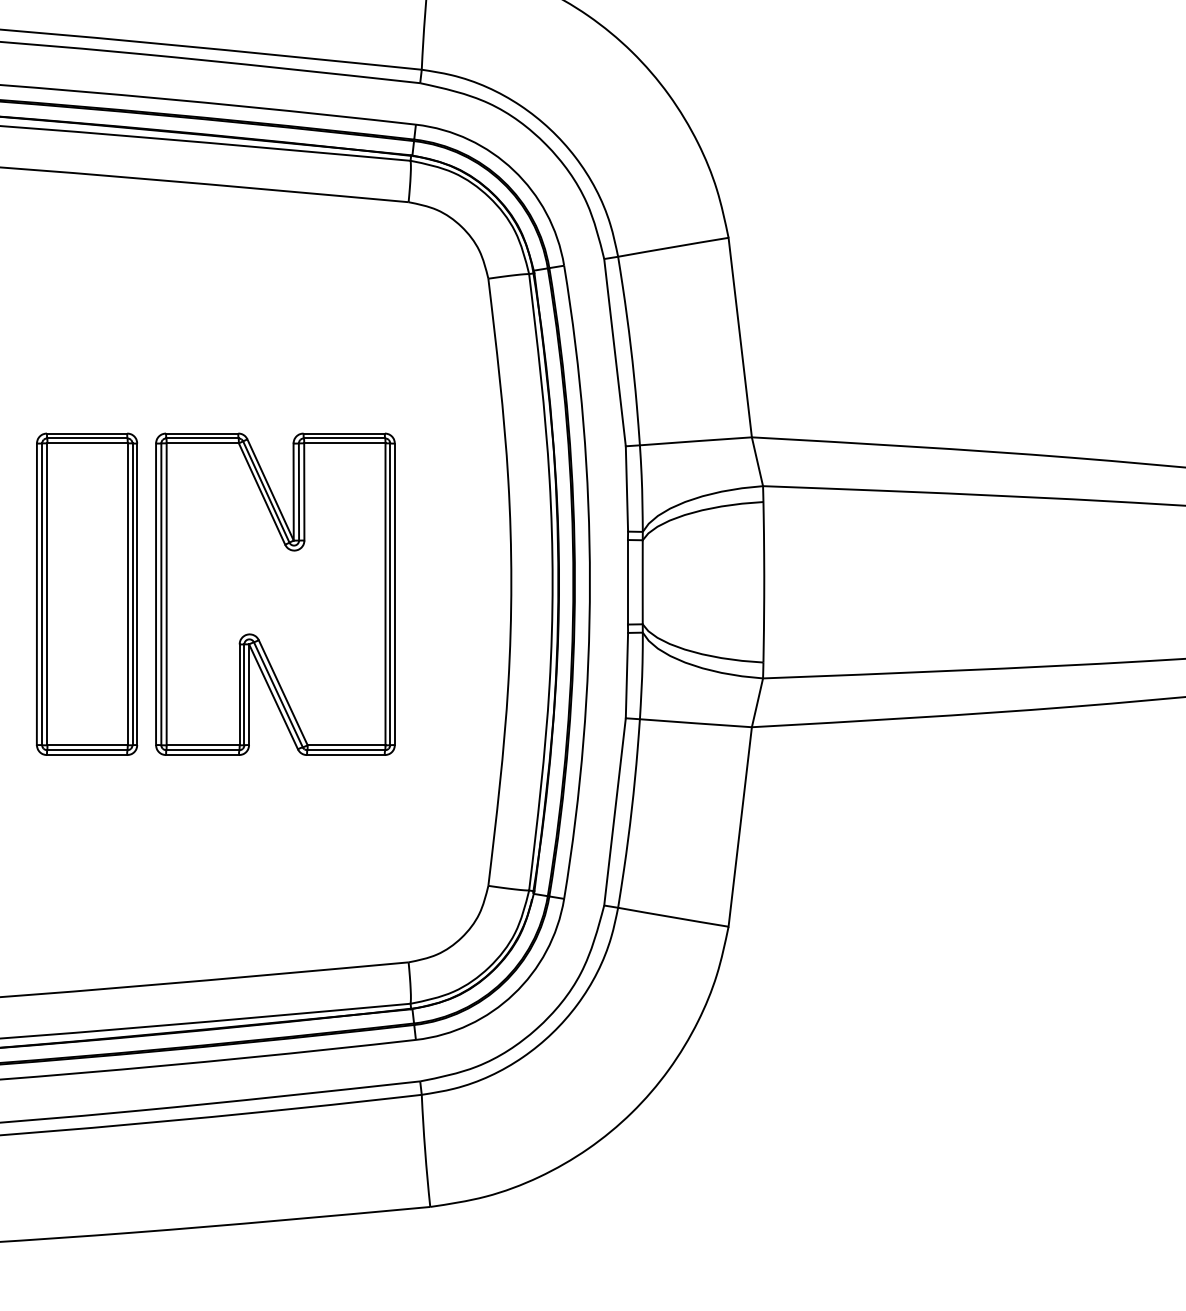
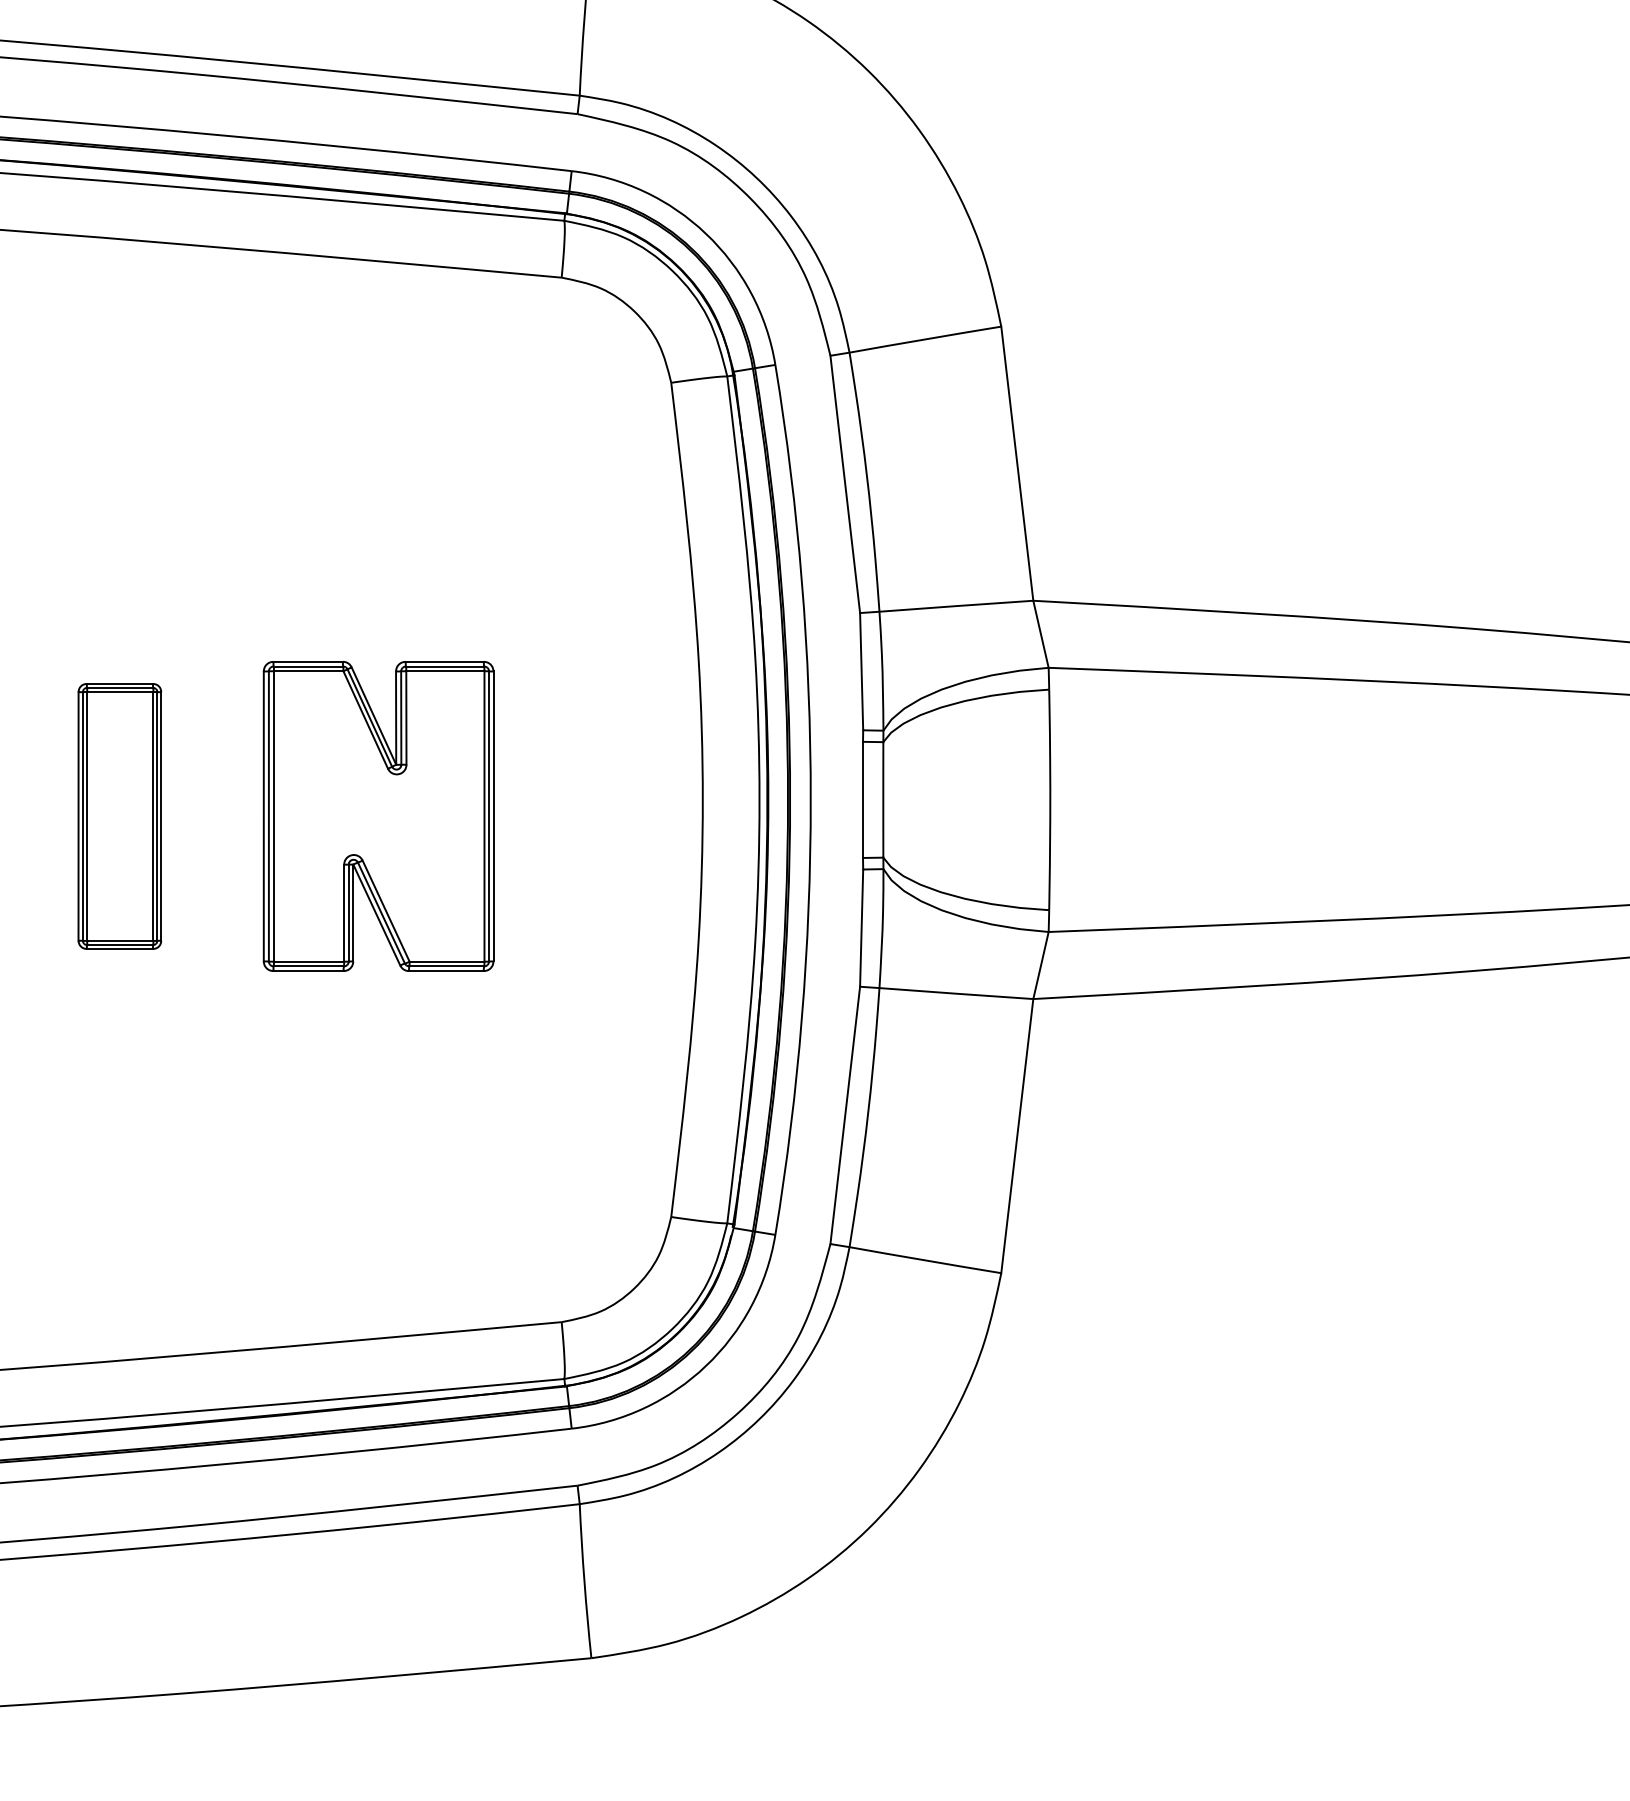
part: (86, 594) -> (119, 816), size x0.6
part: (275, 594) -> (378, 816), size x0.7

